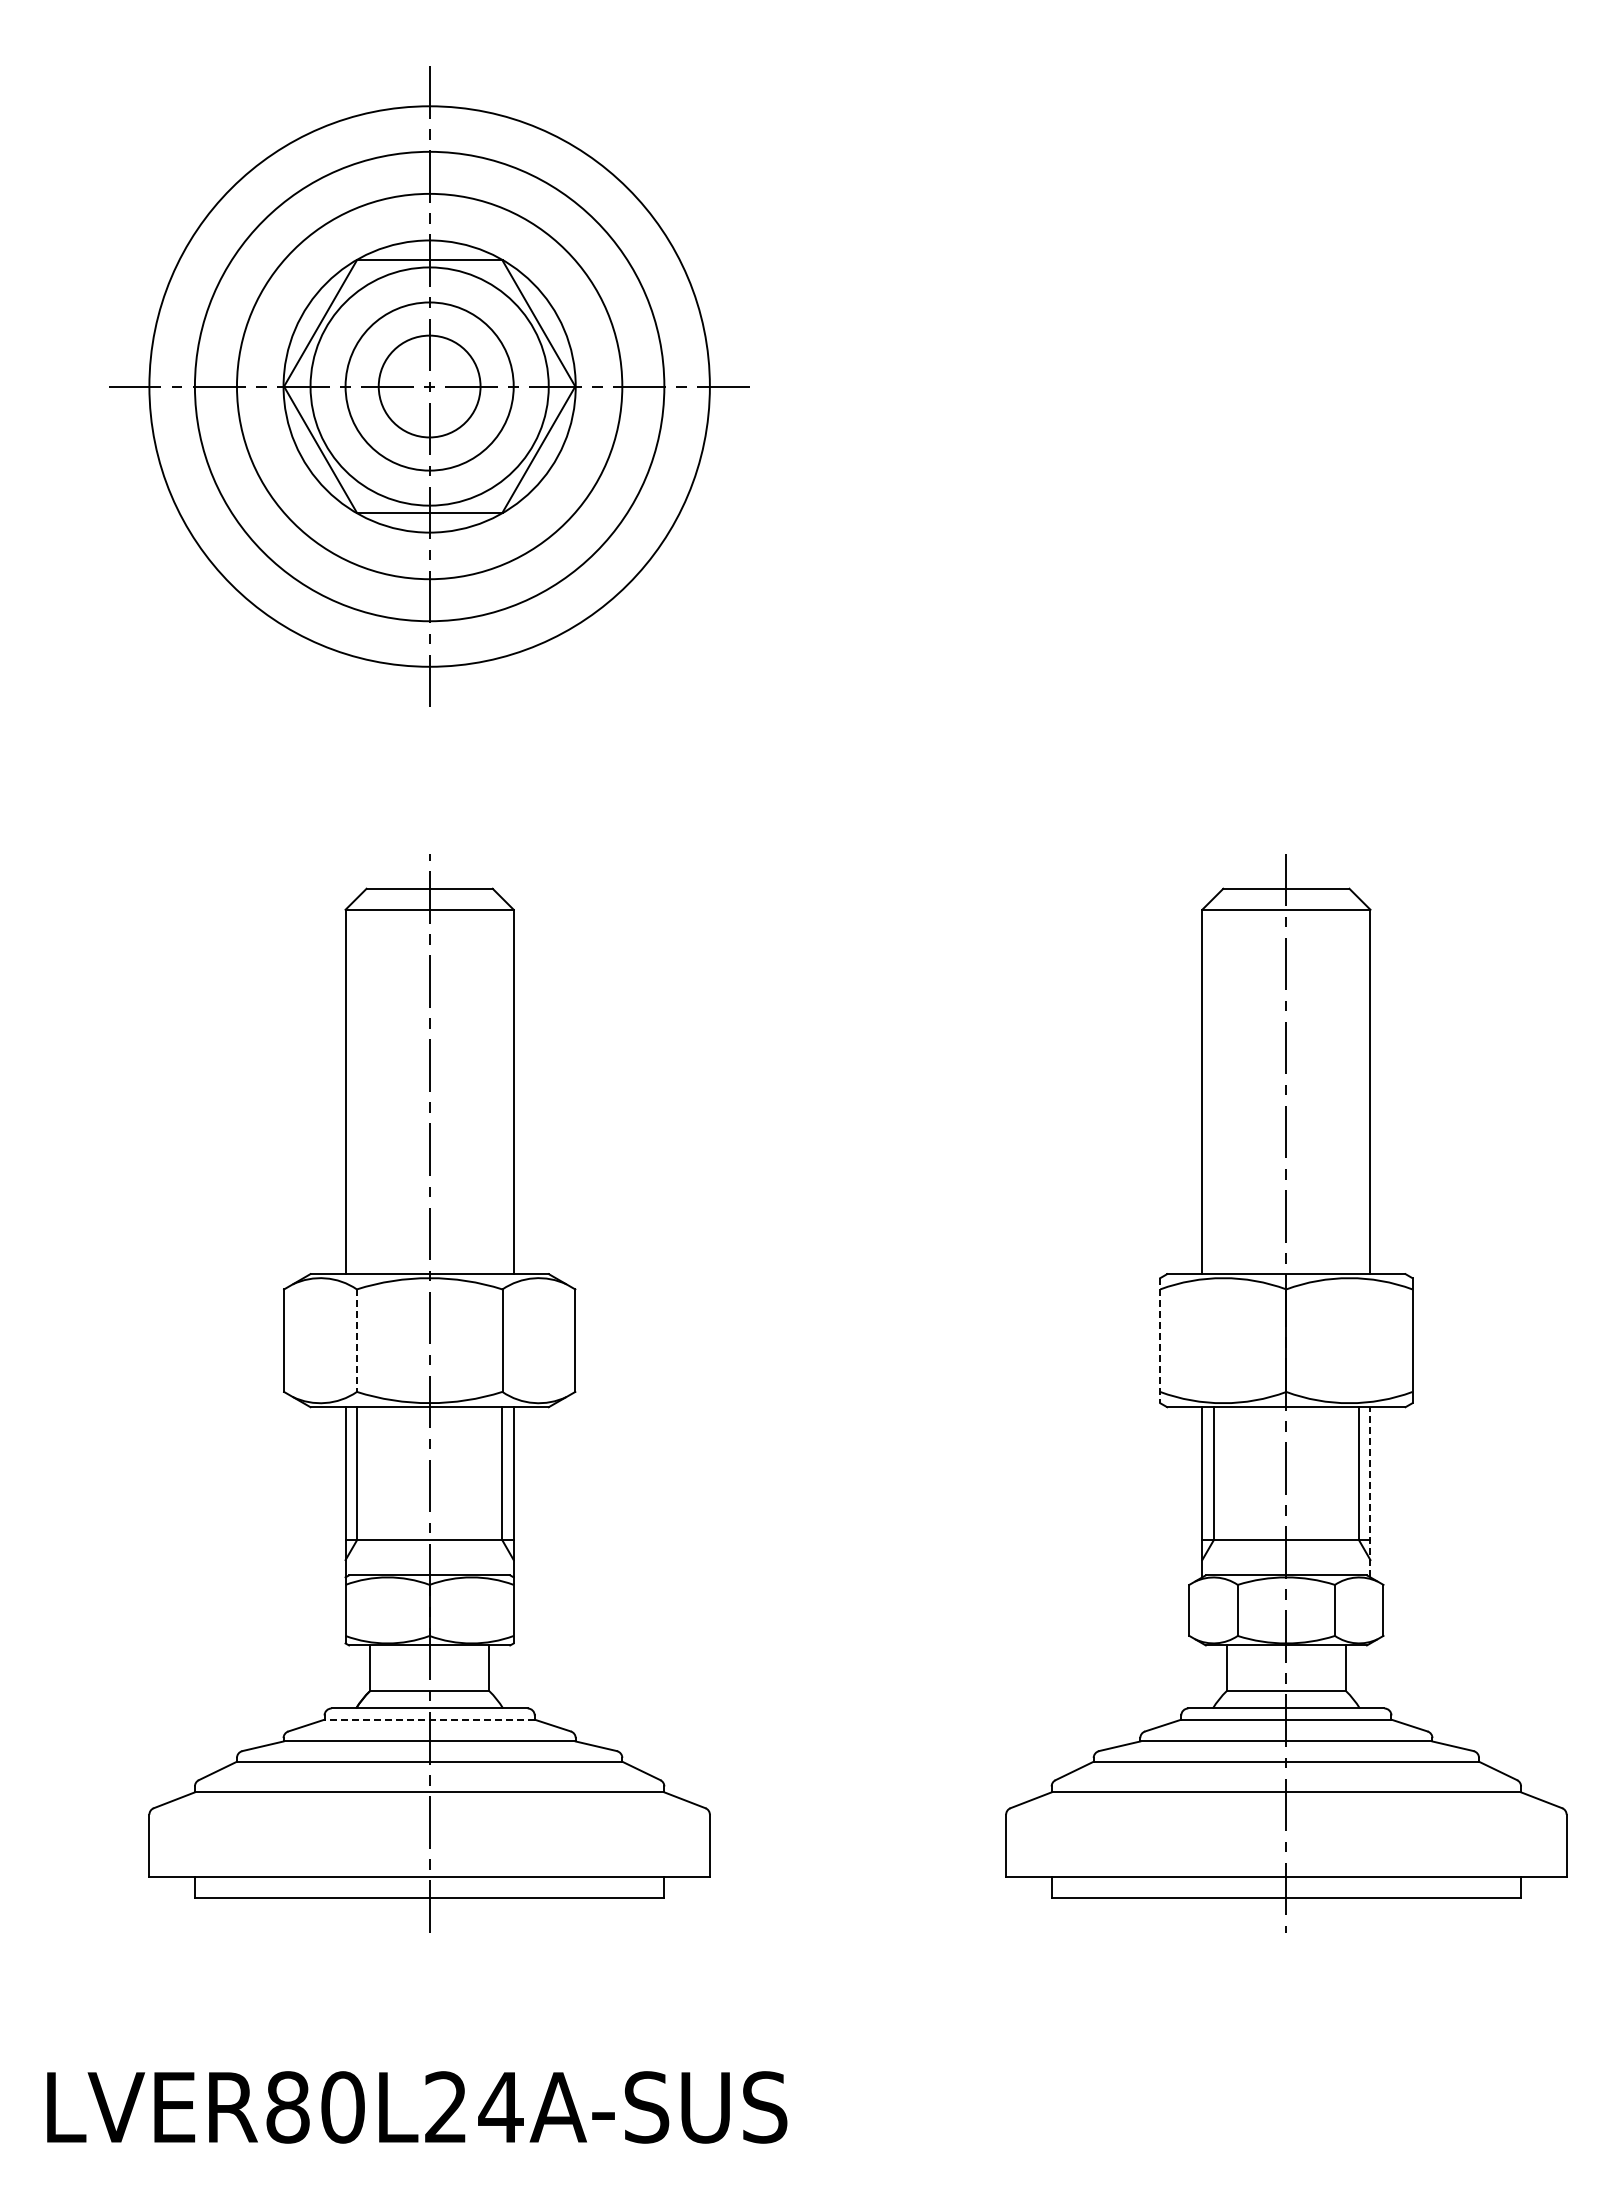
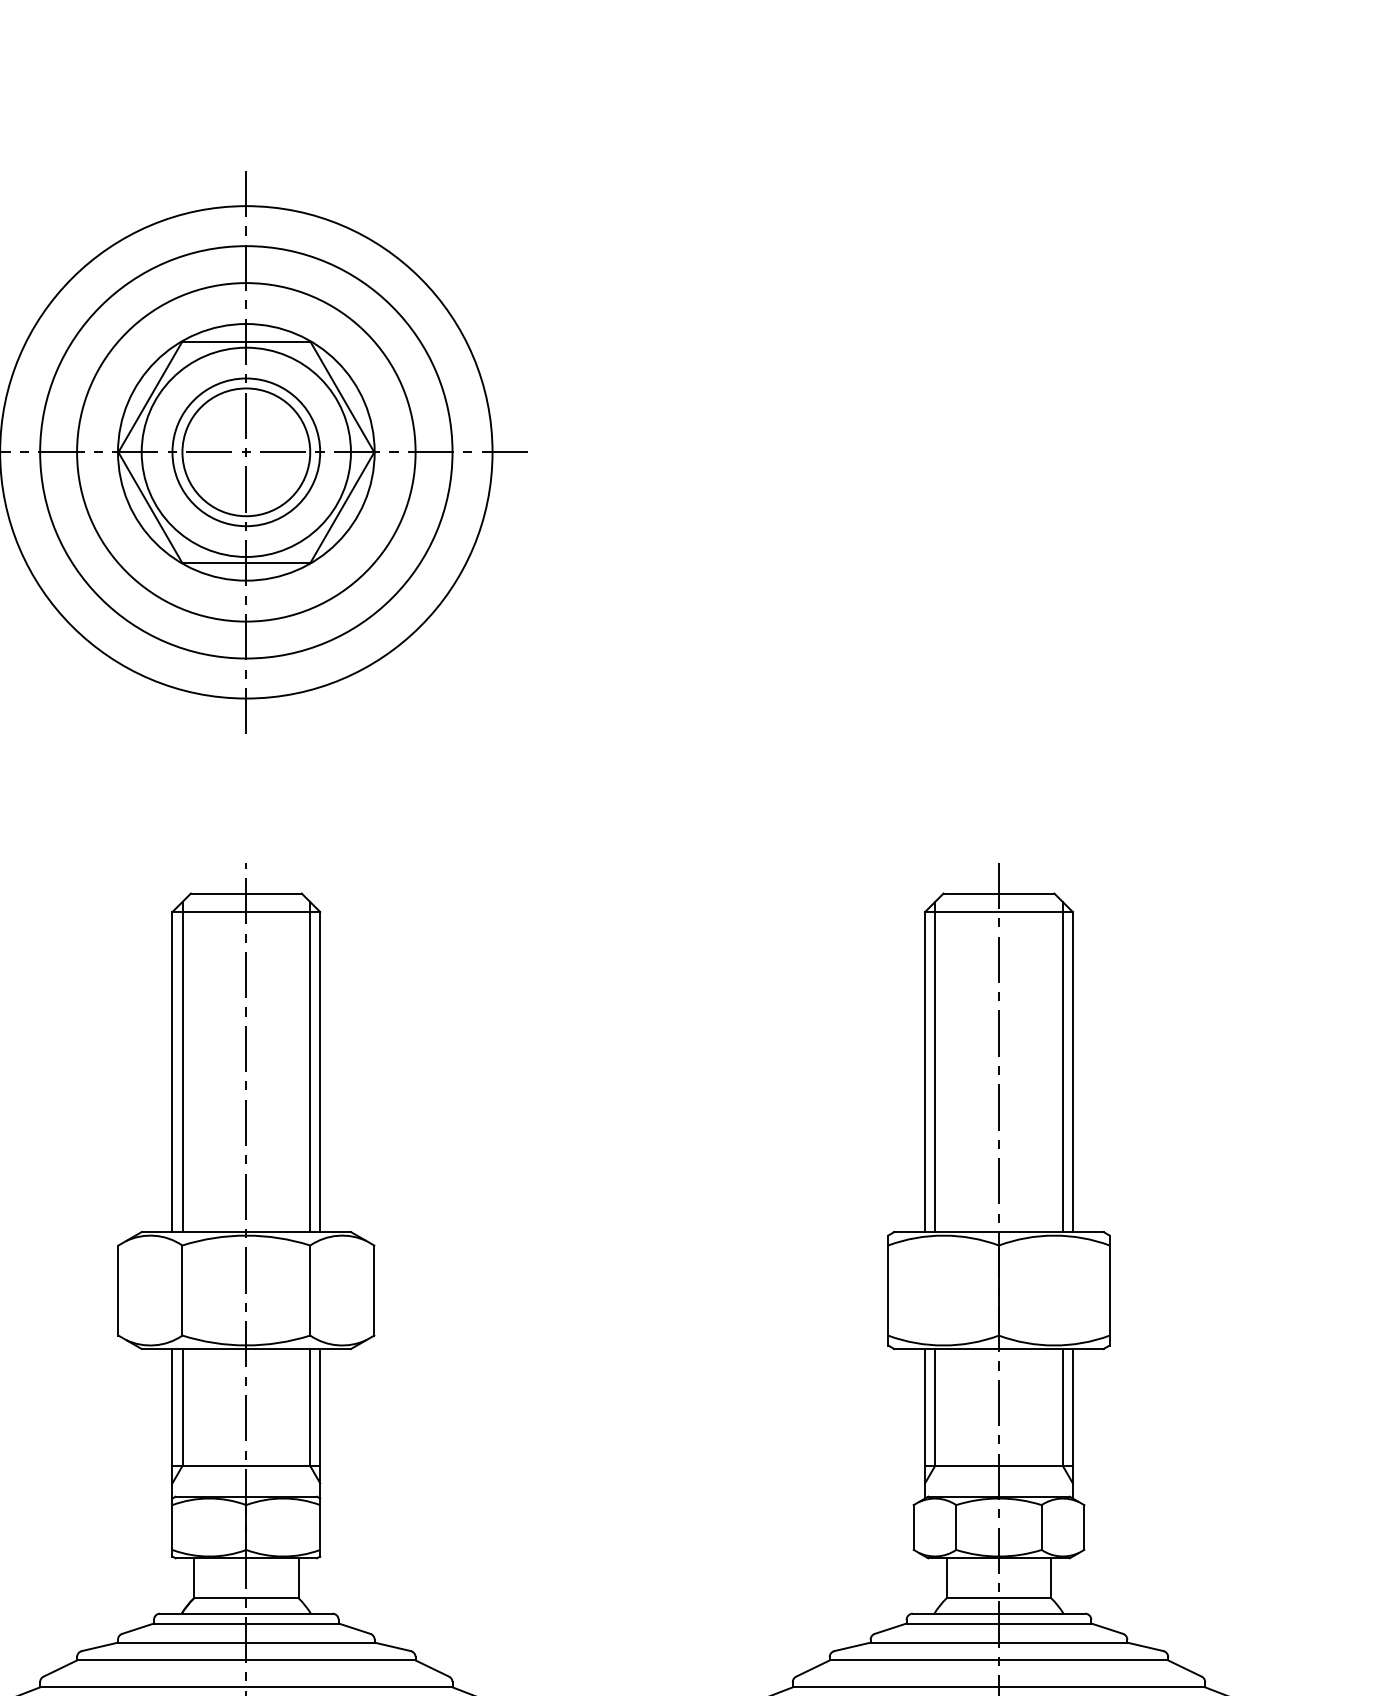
circle: (429, 386) -> (246, 452), size x1.43
line: (357, 1086) -> (182, 1067), added
line: (502, 1086) -> (310, 1067), added
line: (1213, 1086) -> (934, 1067), added
line: (1359, 1086) -> (1063, 1067), added
line: (1160, 1340) -> (888, 1290), dashed -> solid
line: (356, 1341) -> (182, 1291), dashed -> solid
line: (1370, 1491) -> (1072, 1423), dashed -> solid
line: (429, 1719) -> (246, 1623), dashed -> solid

